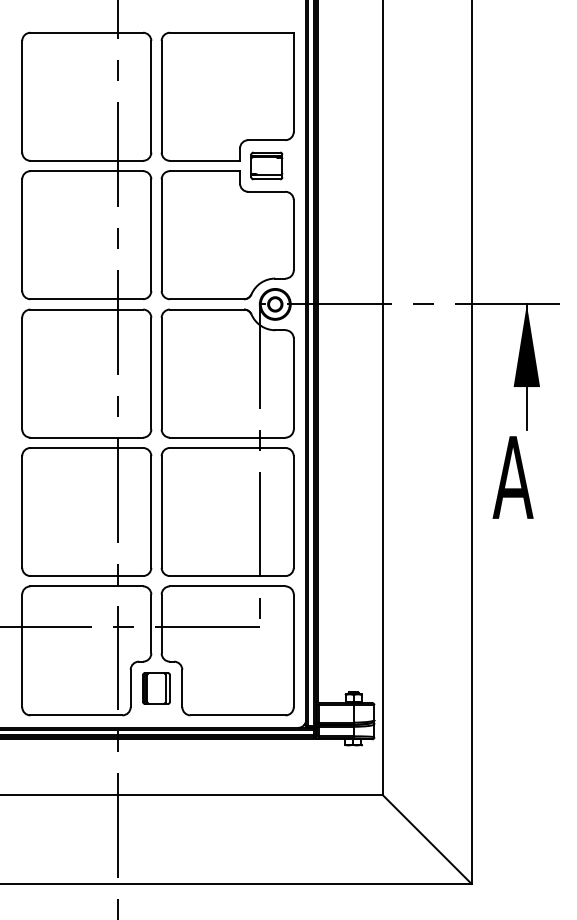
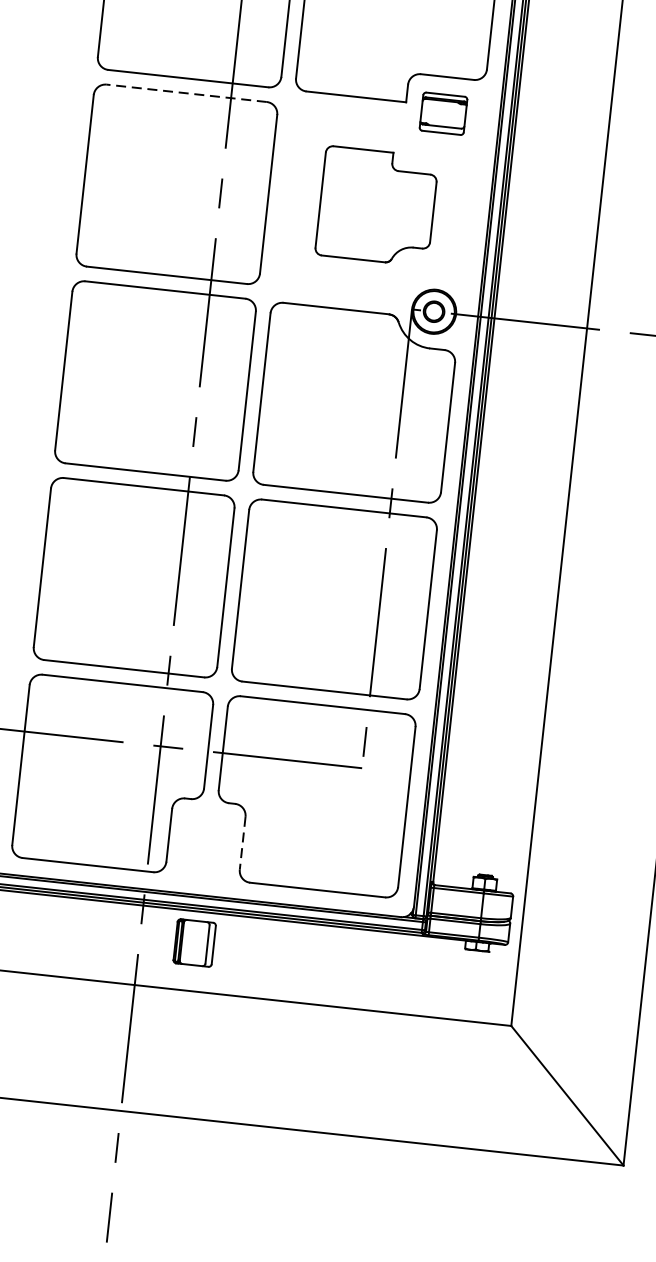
line: (86, 171) -> (186, 93), solid -> dashed
part: (227, 235) -> (376, 206), size x0.6
part: (156, 688) -> (194, 943), moved
line: (182, 688) -> (242, 843), solid -> dashed

